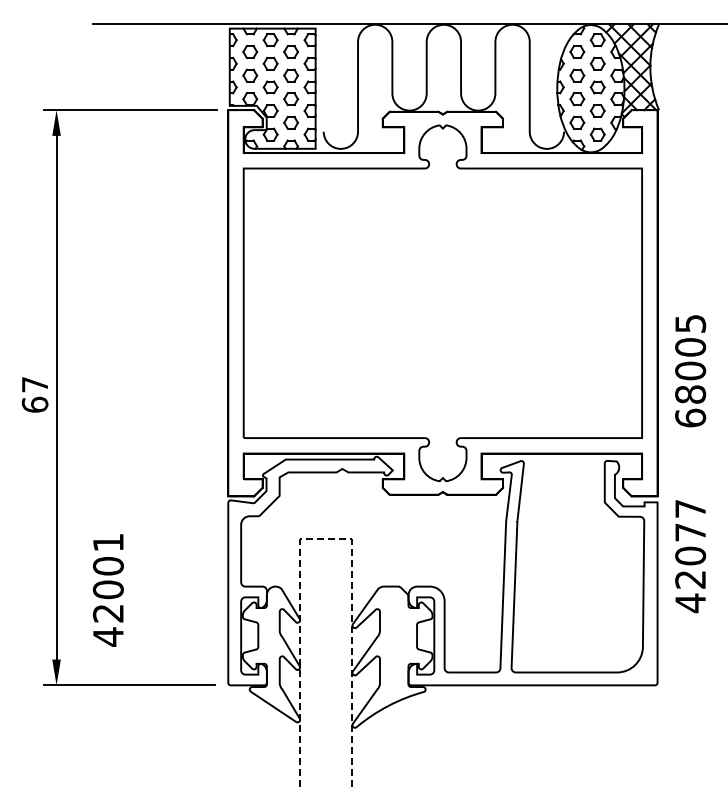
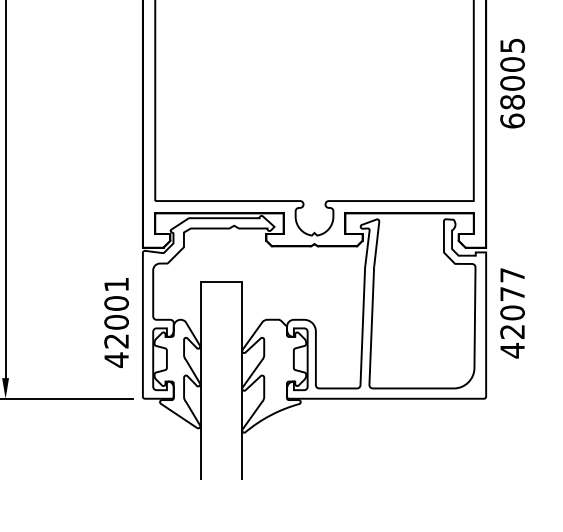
text: (690, 371) -> (512, 83), moved
line: (326, 539) -> (221, 282), dashed -> solid
text: (690, 556) -> (512, 313), moved
text: (107, 590) -> (115, 322), moved

